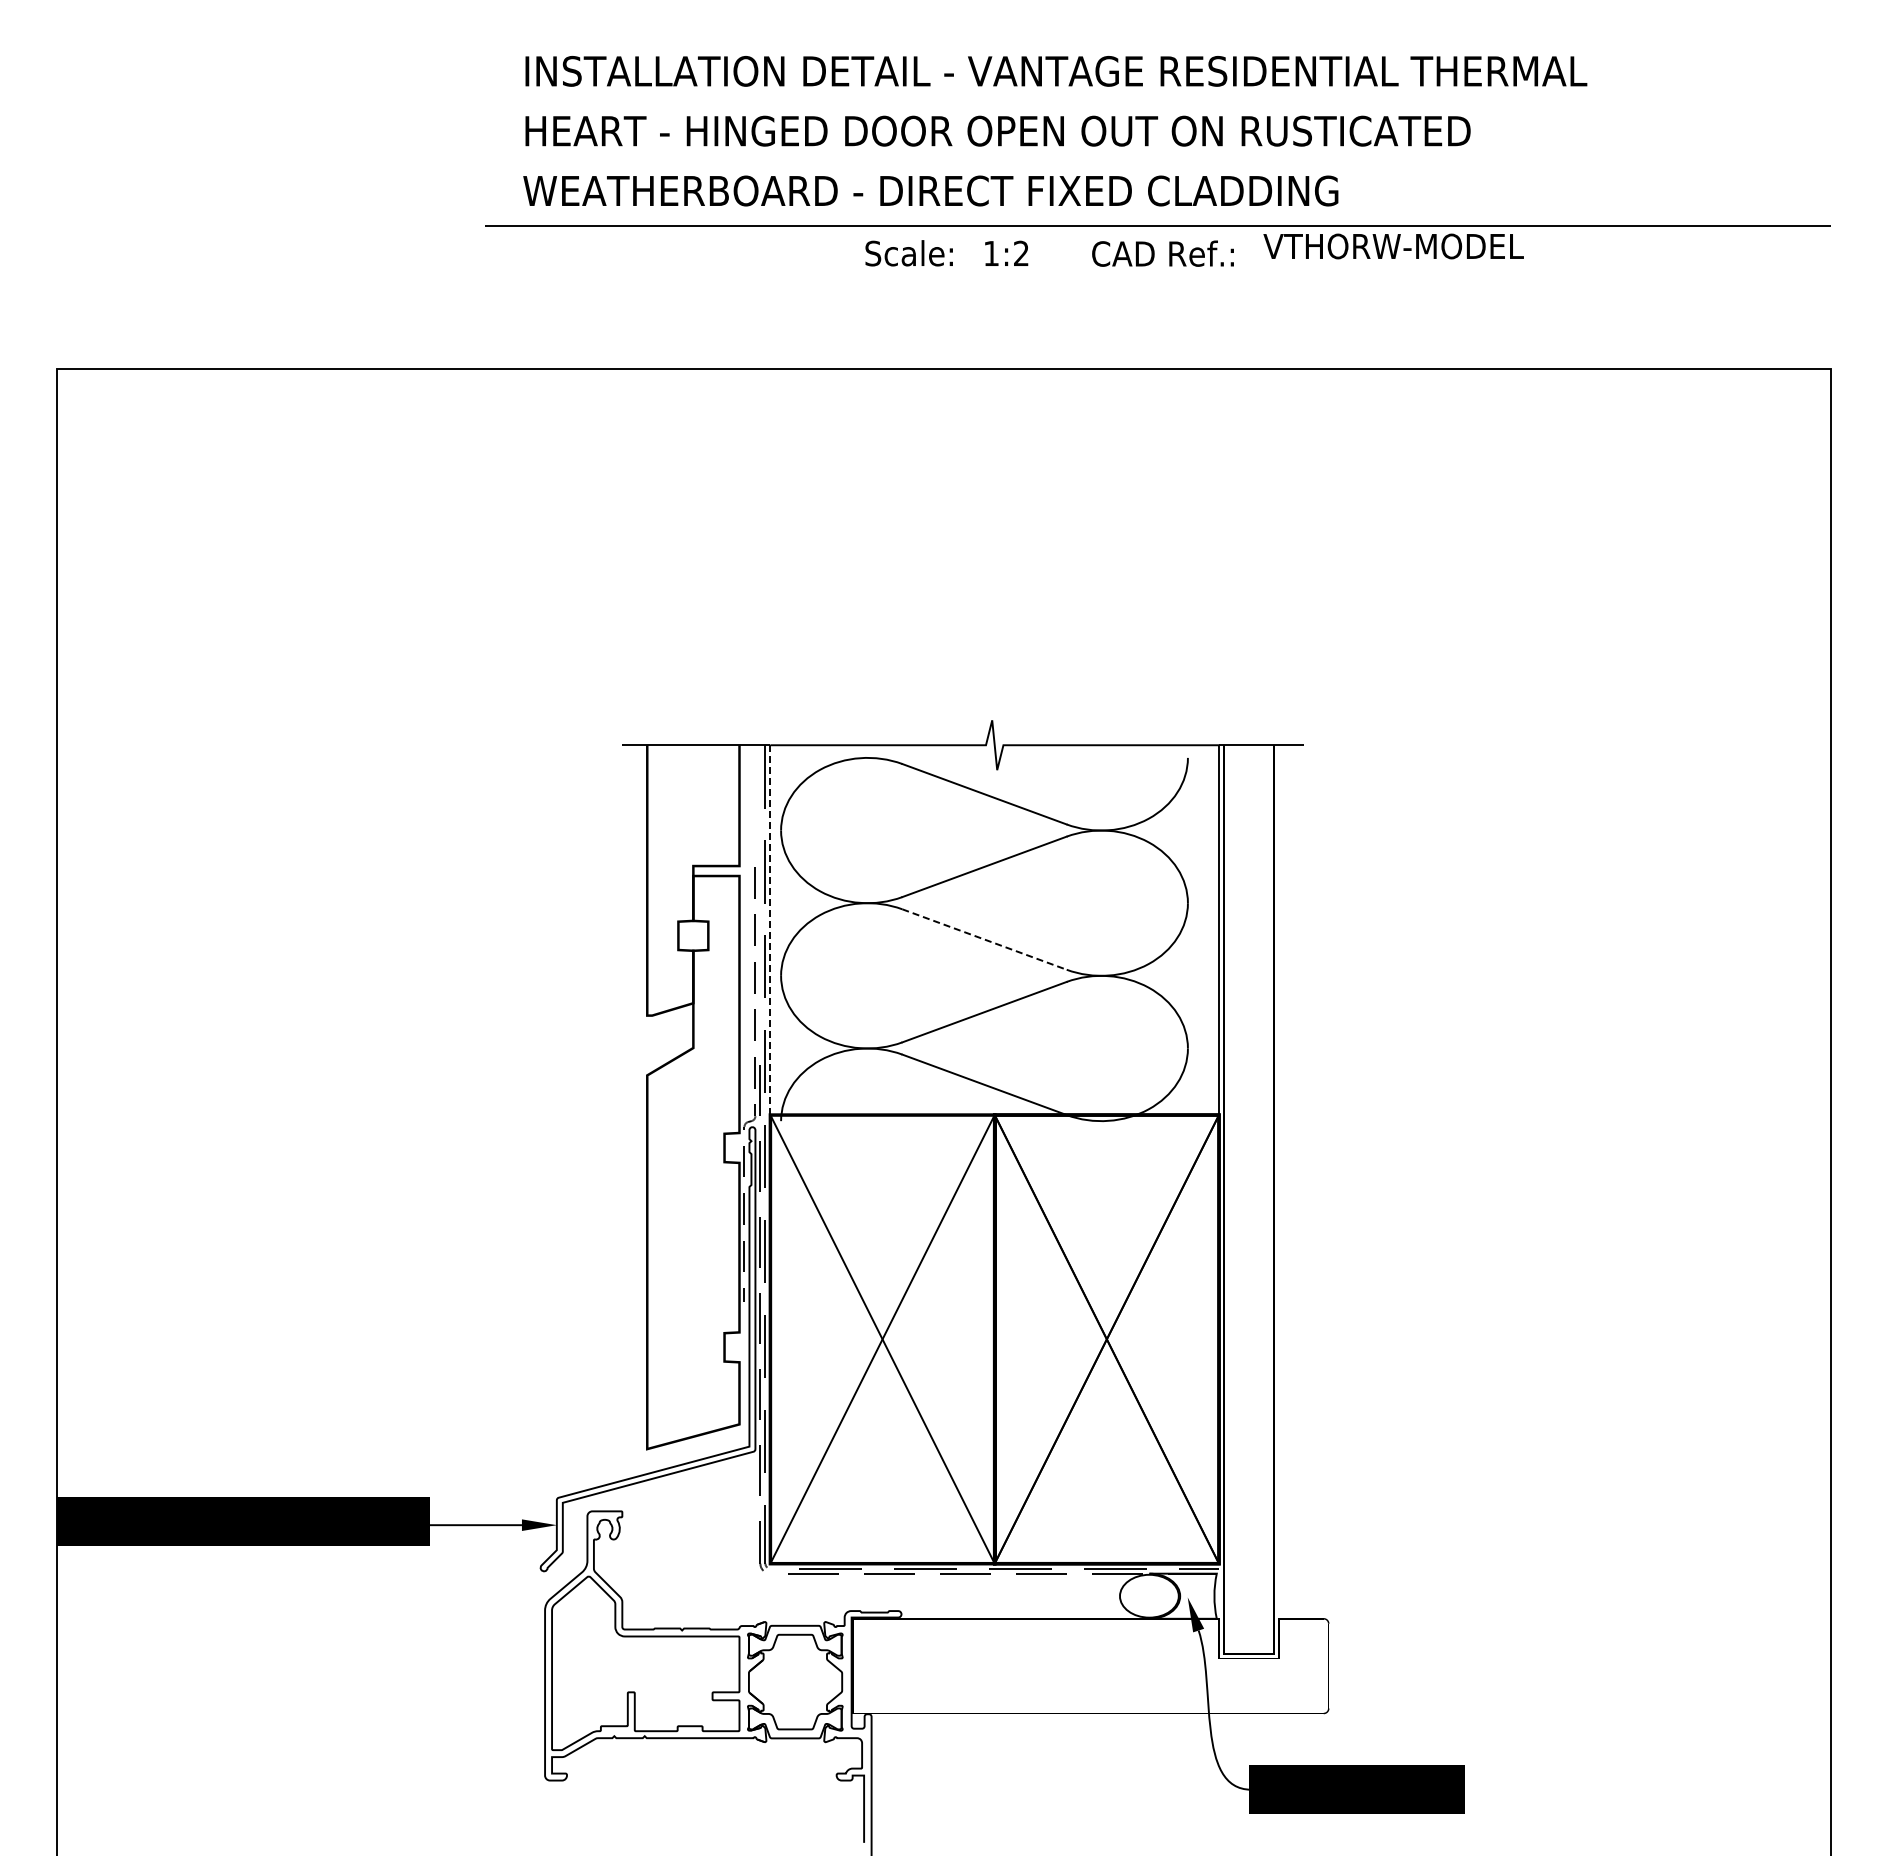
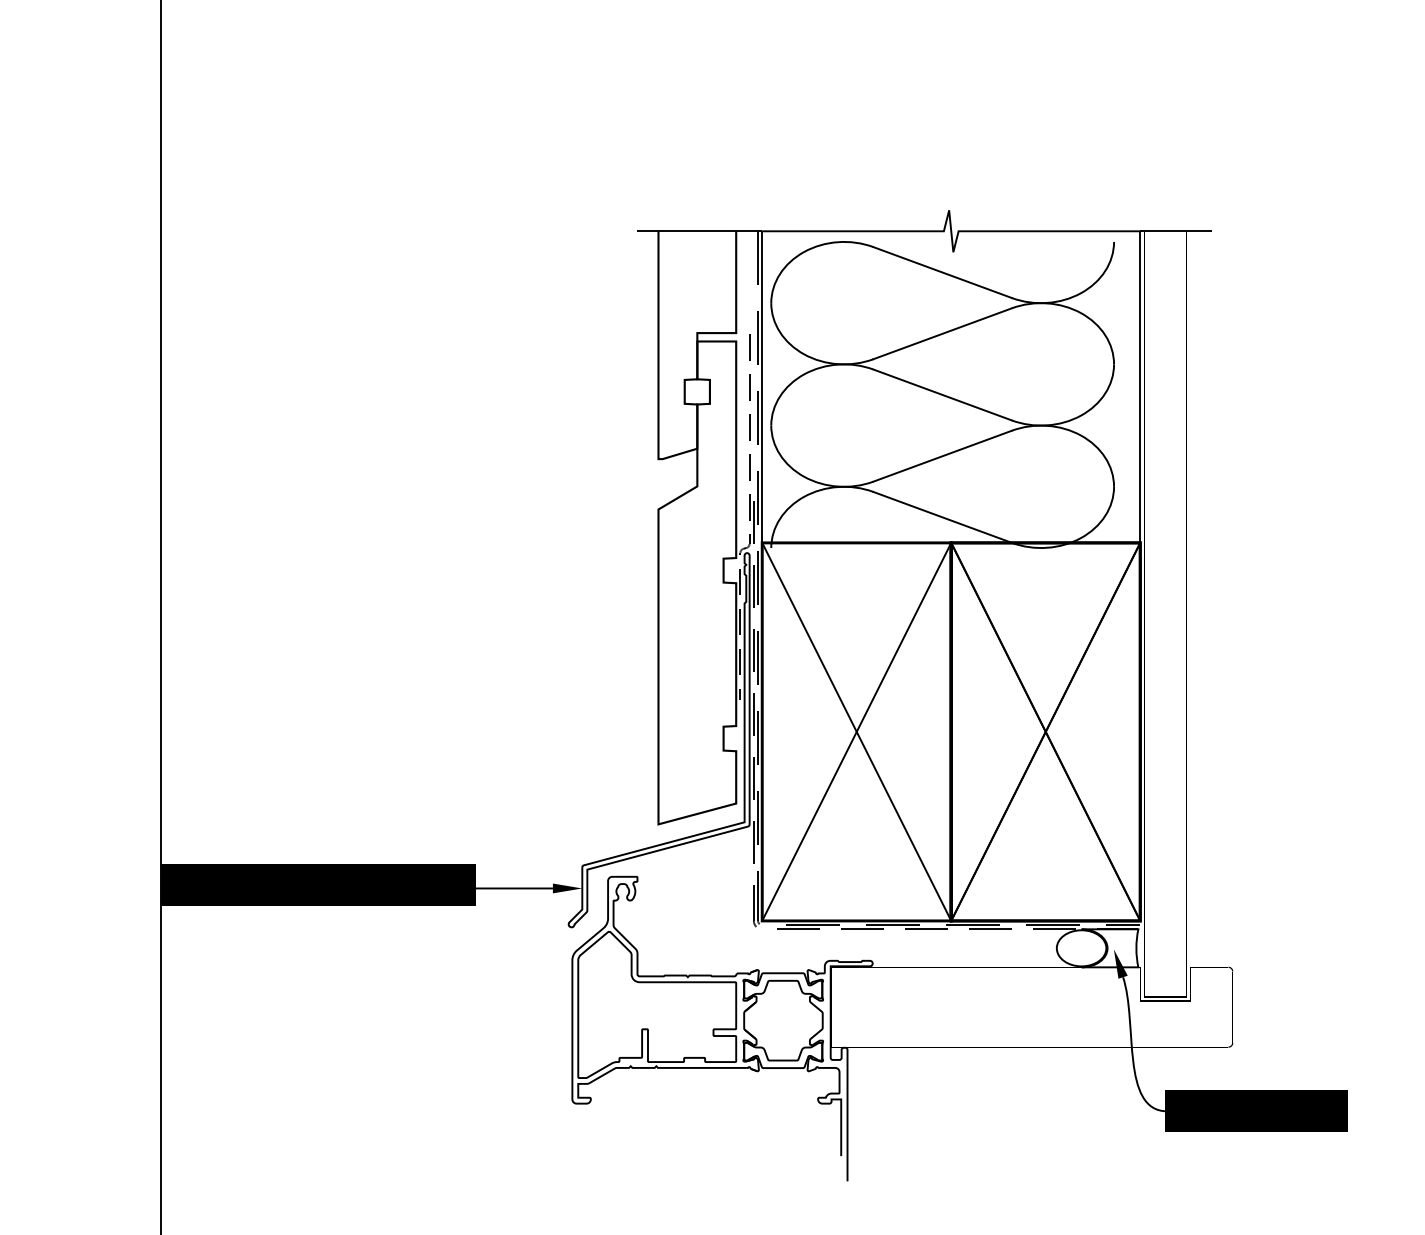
line: (770, 930) -> (762, 387), dashed -> solid
line: (984, 939) -> (942, 394), dashed -> solid

